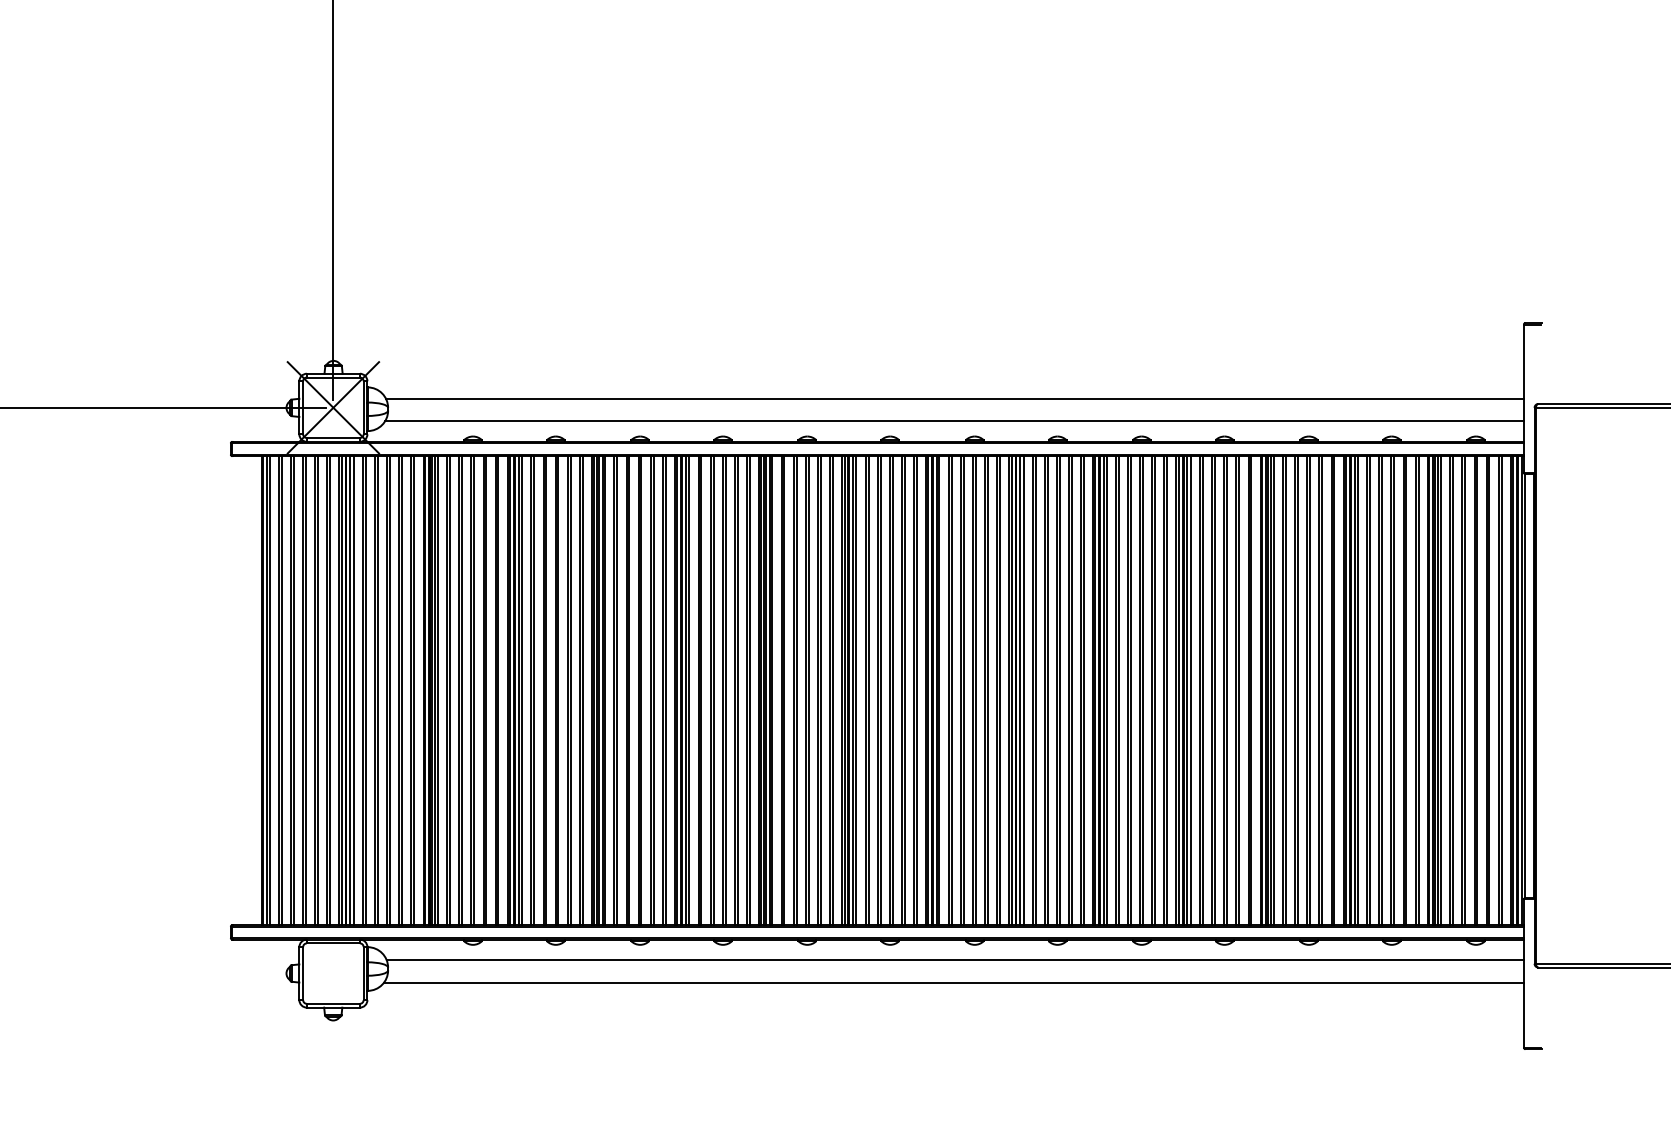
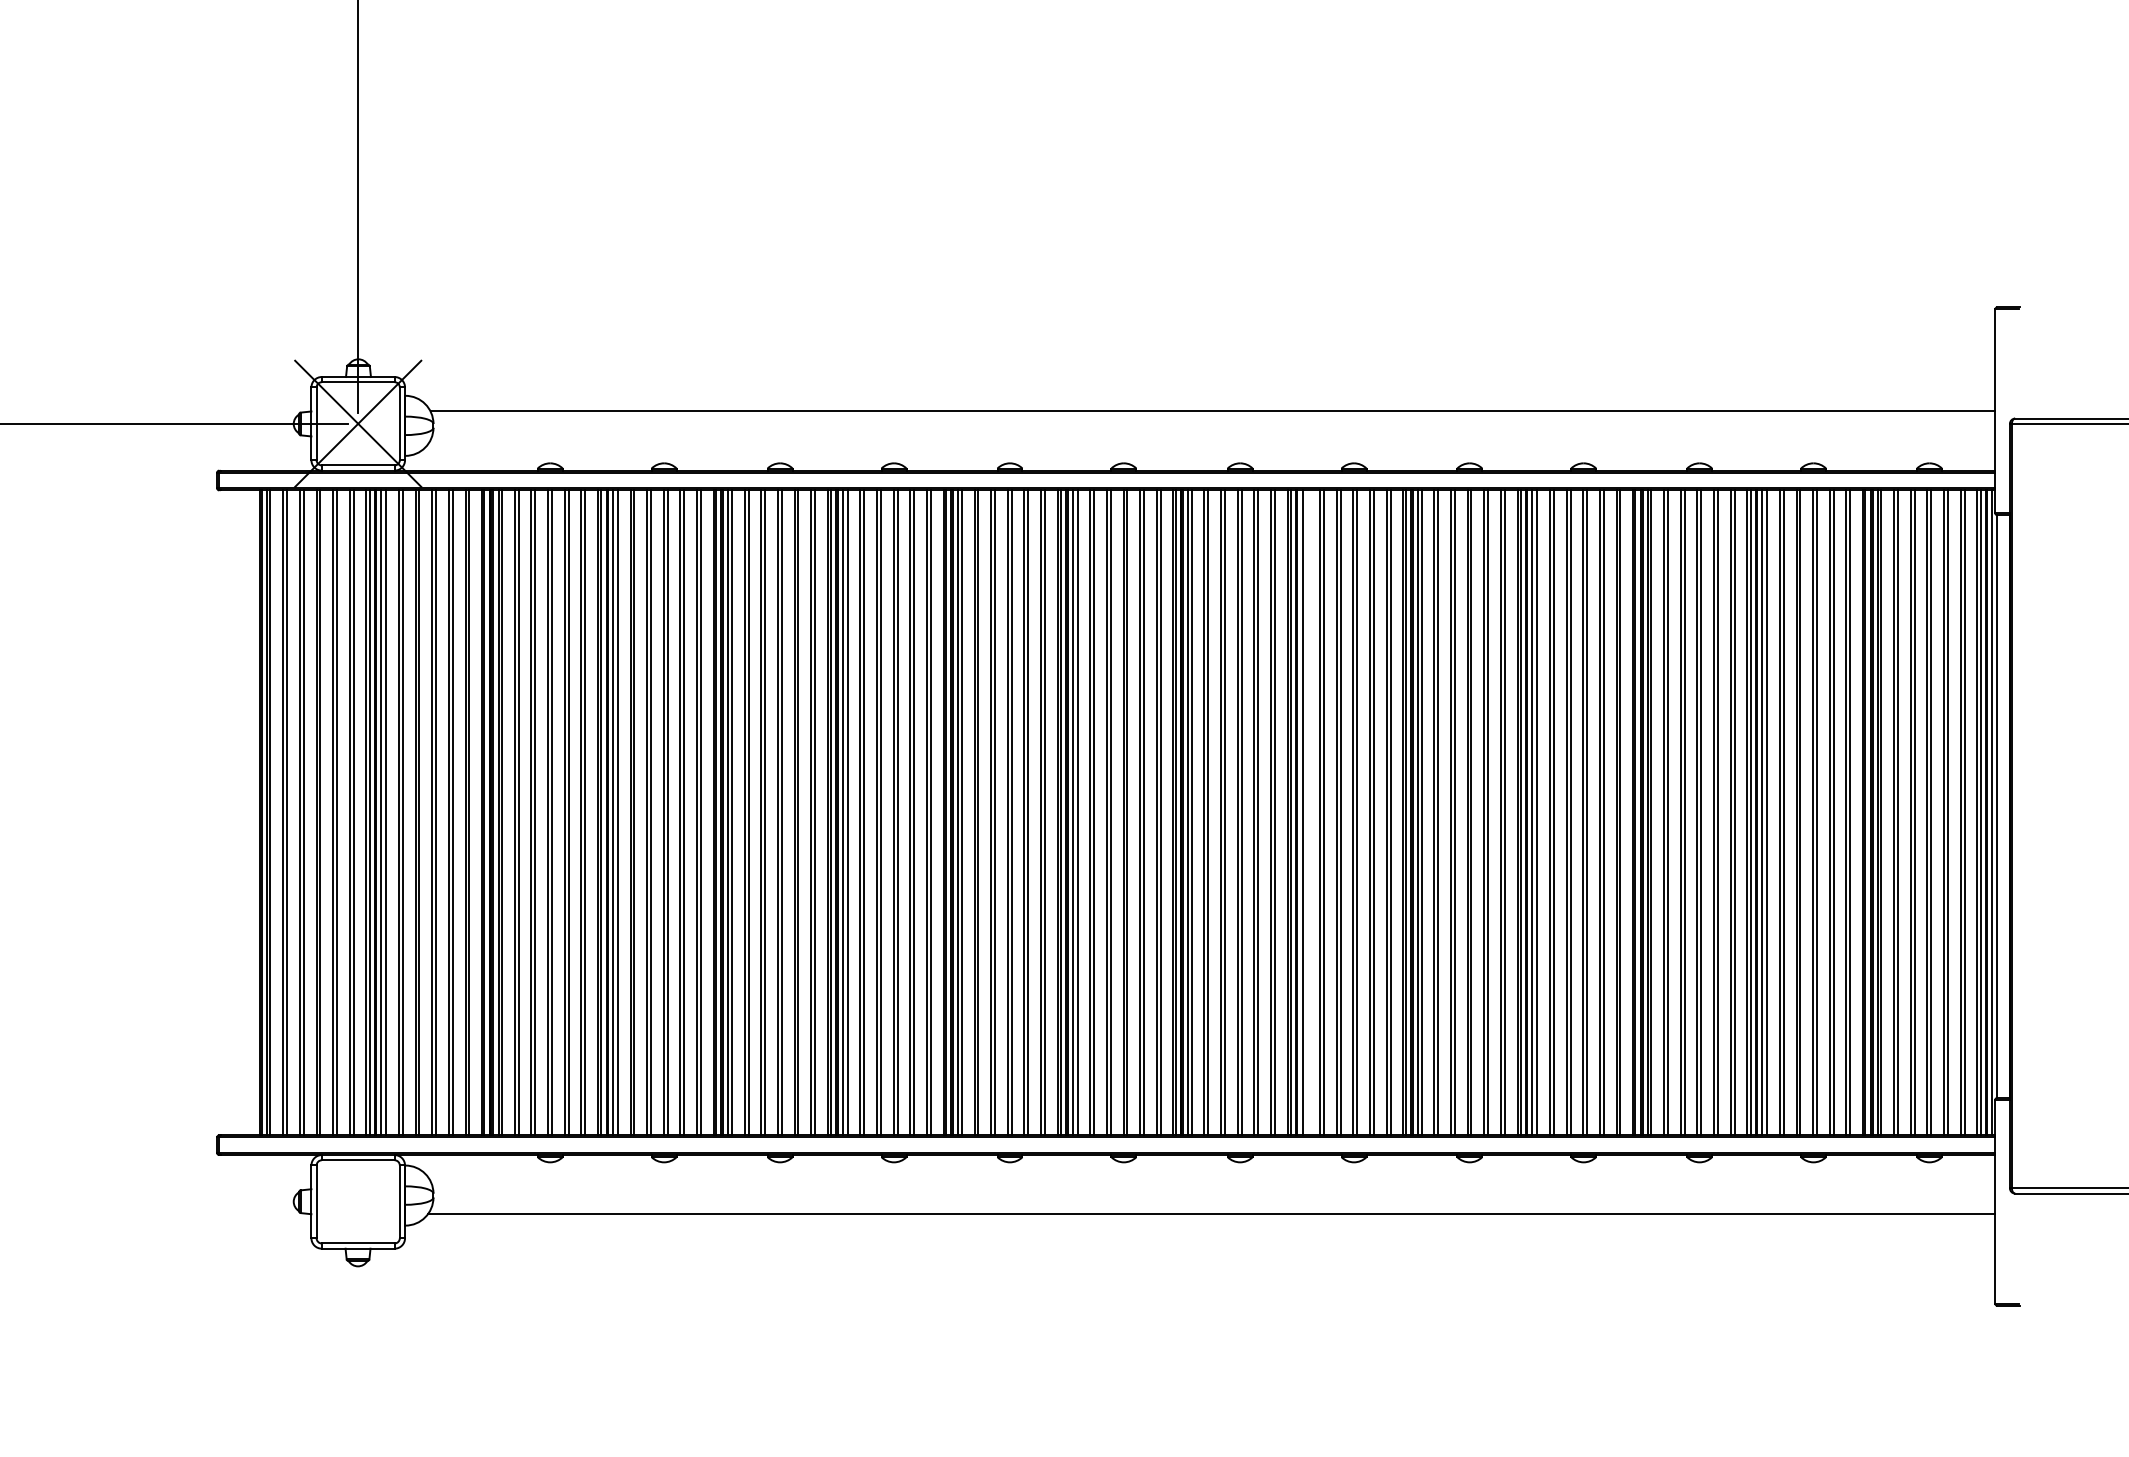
line: (954, 421) -> (1212, 442), removed
line: (1023, 690) -> (1307, 812), removed
line: (954, 959) -> (1212, 1182), removed

